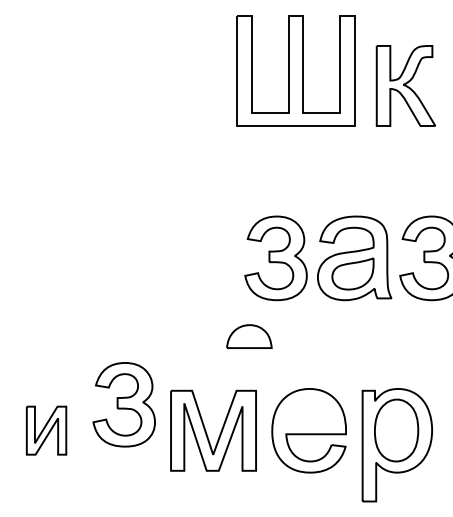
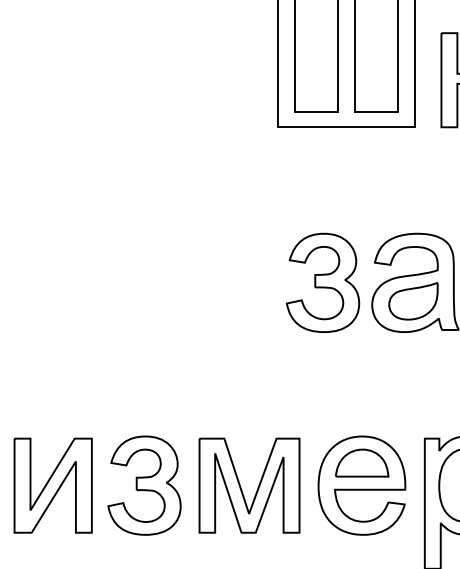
part: (249, 336) -> (362, 462), moved
part: (123, 404) -> (143, 485), moved
part: (46, 430) -> (53, 485), size x1.67

